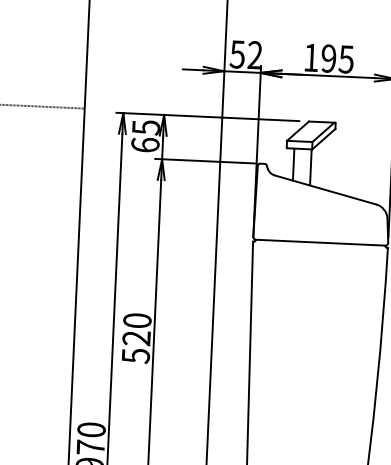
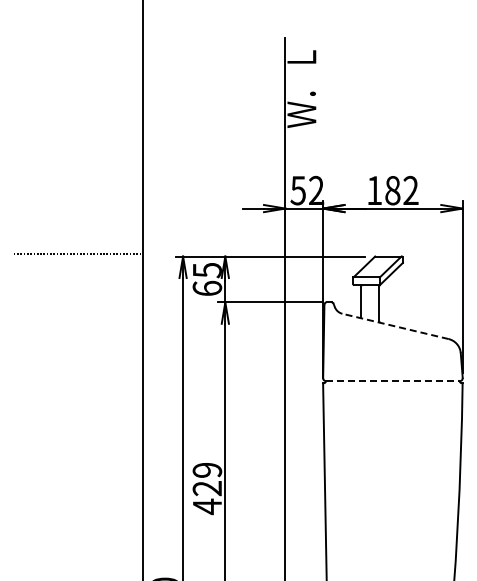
text: (337, 58) -> (401, 190), 195 -> 182
line: (325, 190) -> (395, 326), solid -> dashed
line: (320, 243) -> (392, 381), solid -> dashed
text: (136, 338) -> (207, 488), 520 -> 429

